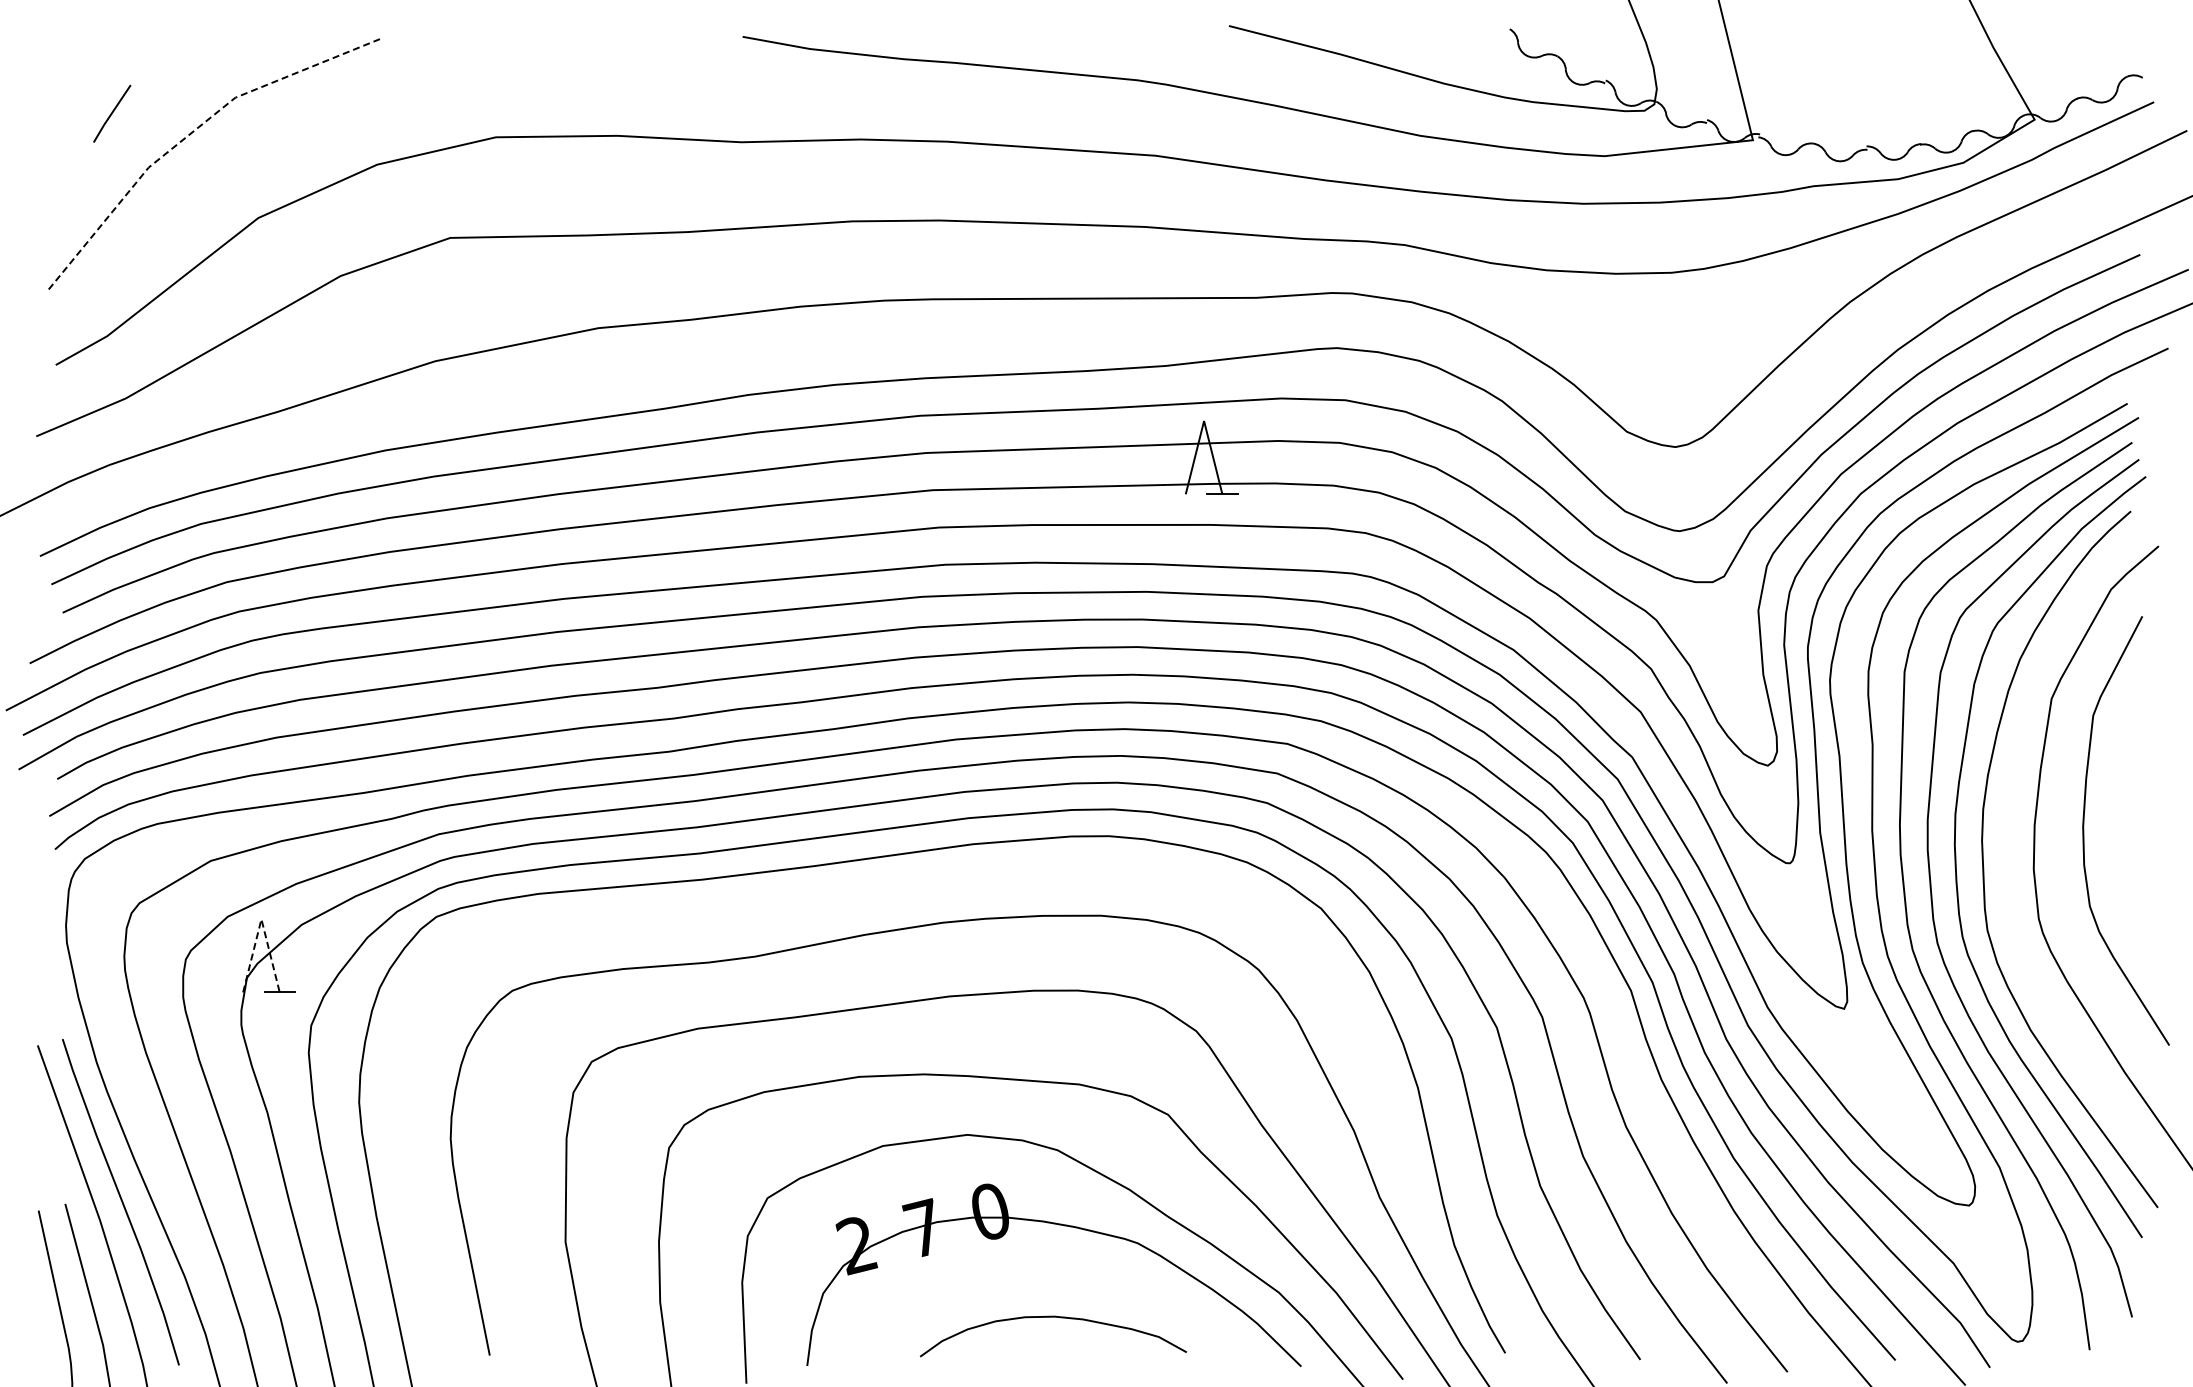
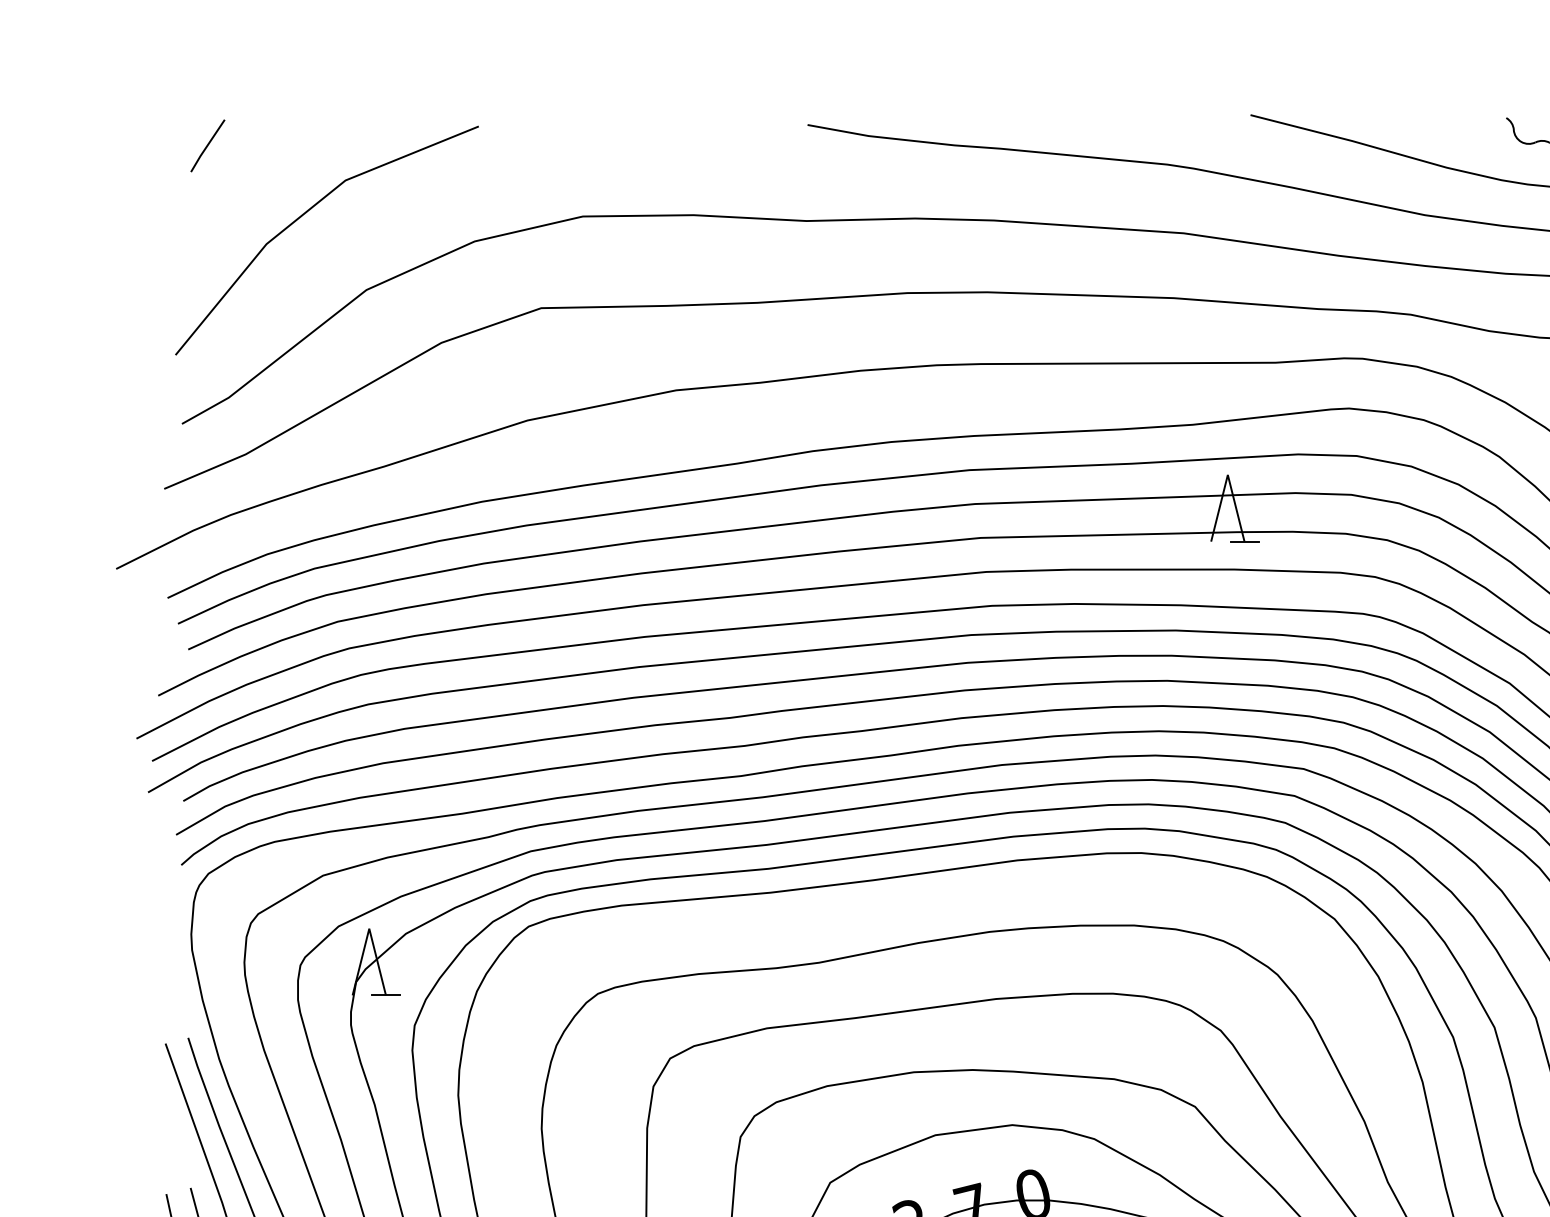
line: (112, 113) -> (208, 145), moved
line: (192, 132) -> (306, 212), dashed -> solid
line: (261, 919) -> (369, 928), dashed -> solid

